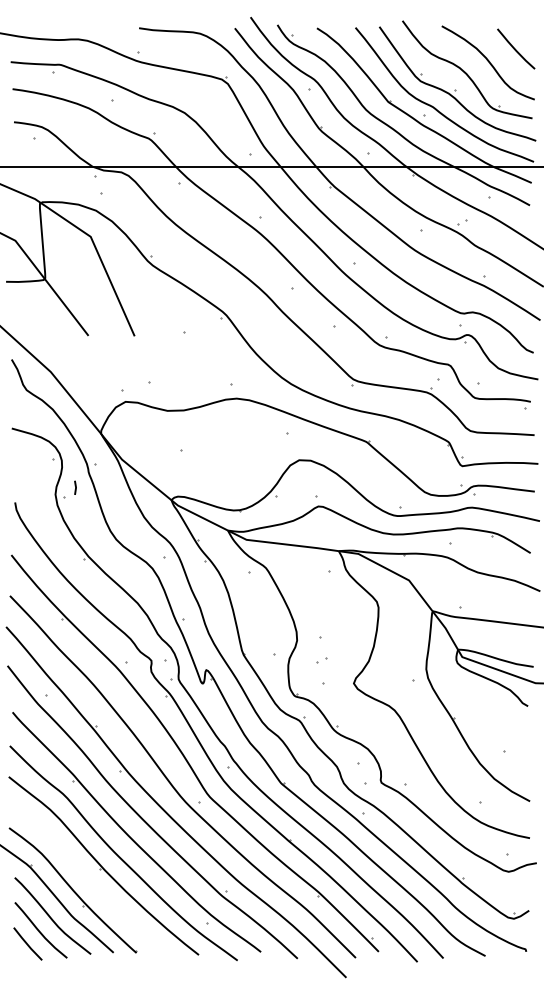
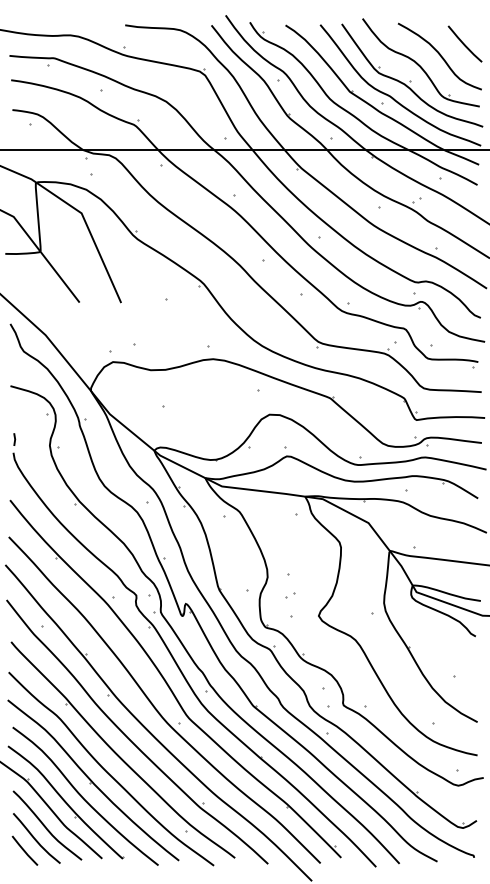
line: (75, 487) -> (14, 439), moved
curve: (93, 885) -> (84, 798), added

